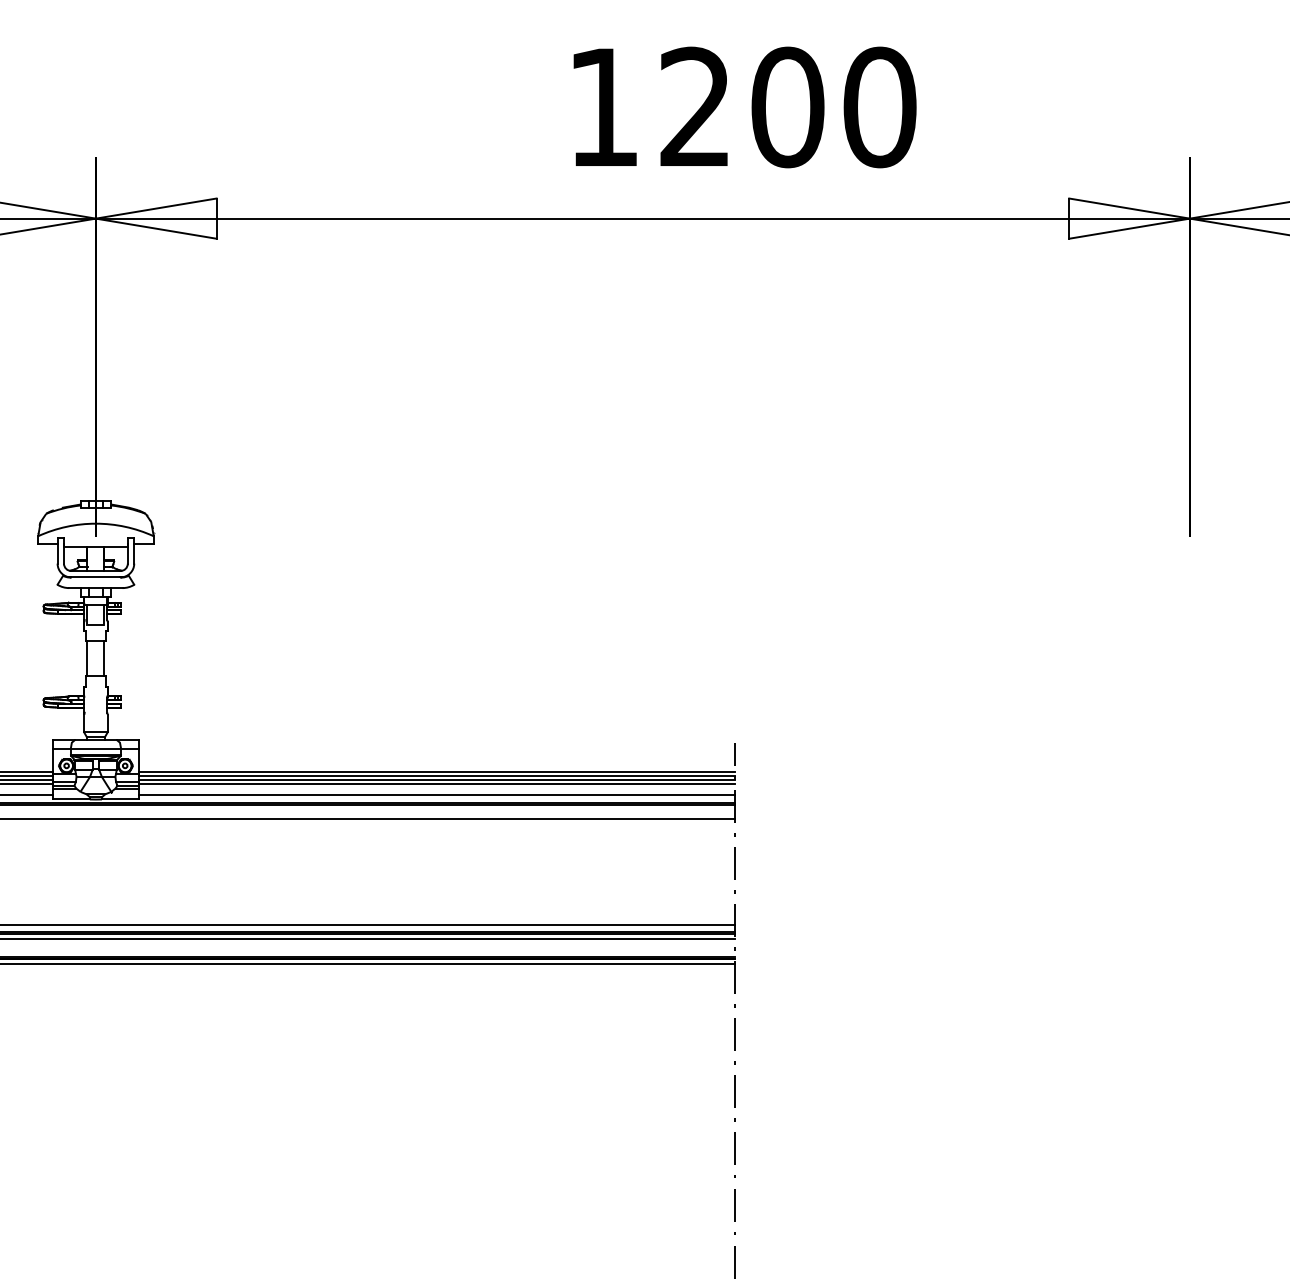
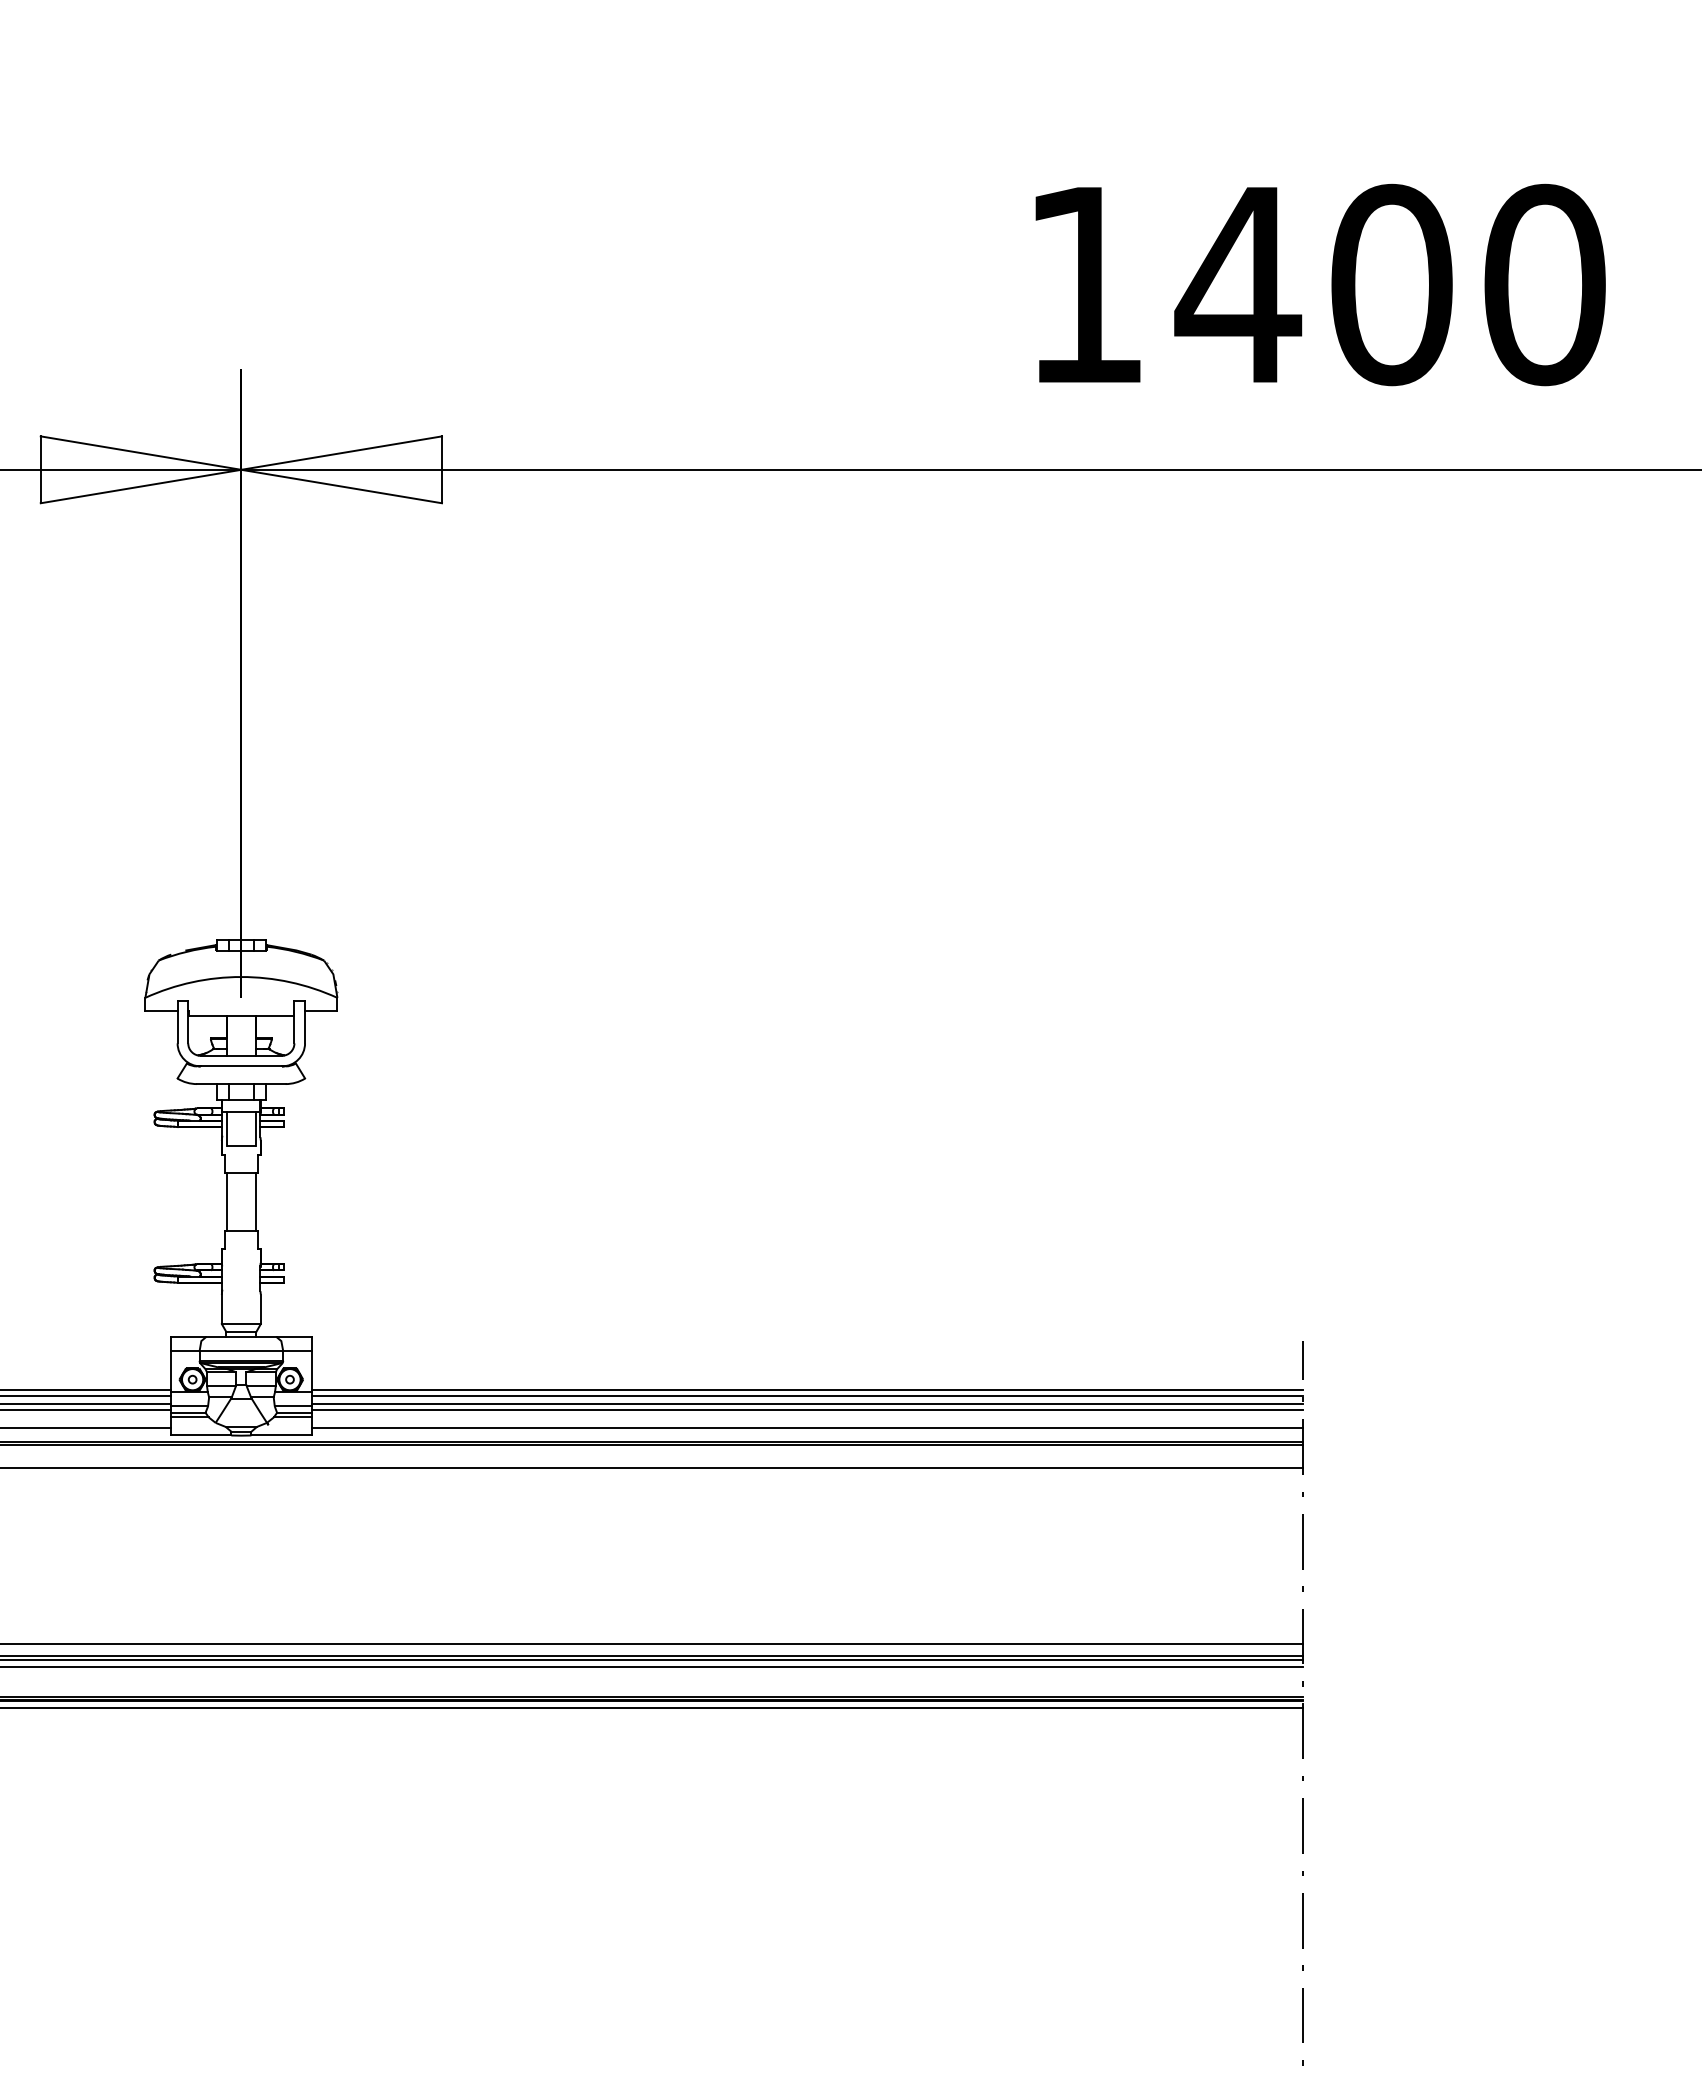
text: (695, 105) -> (1238, 281), 1200 -> 1400

